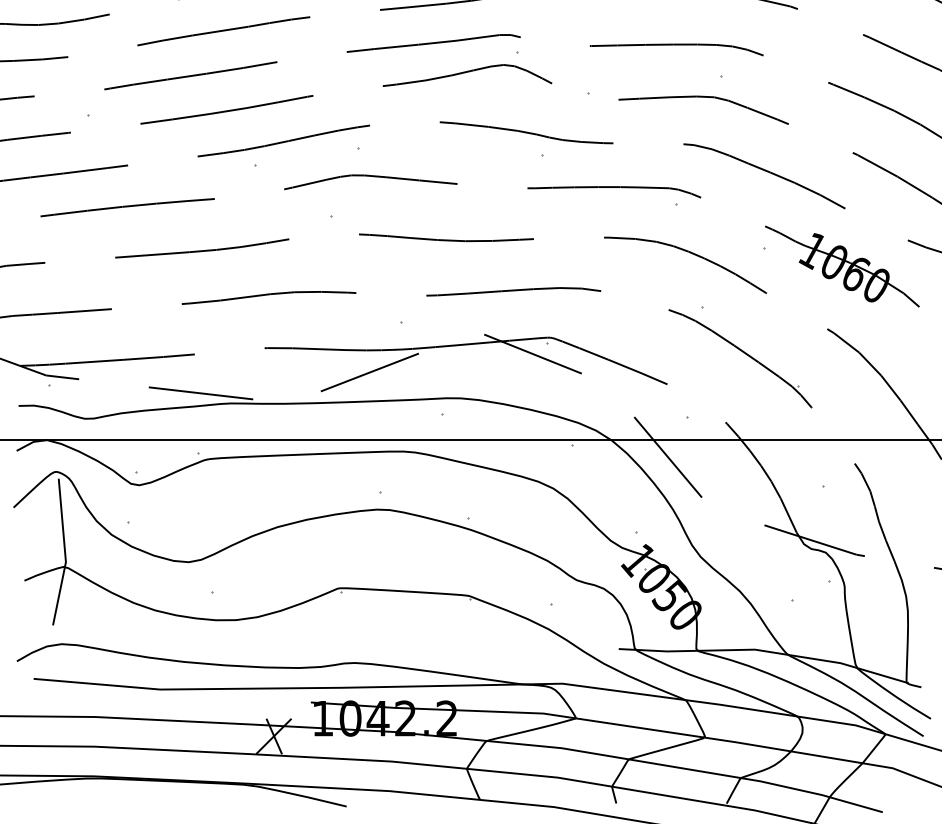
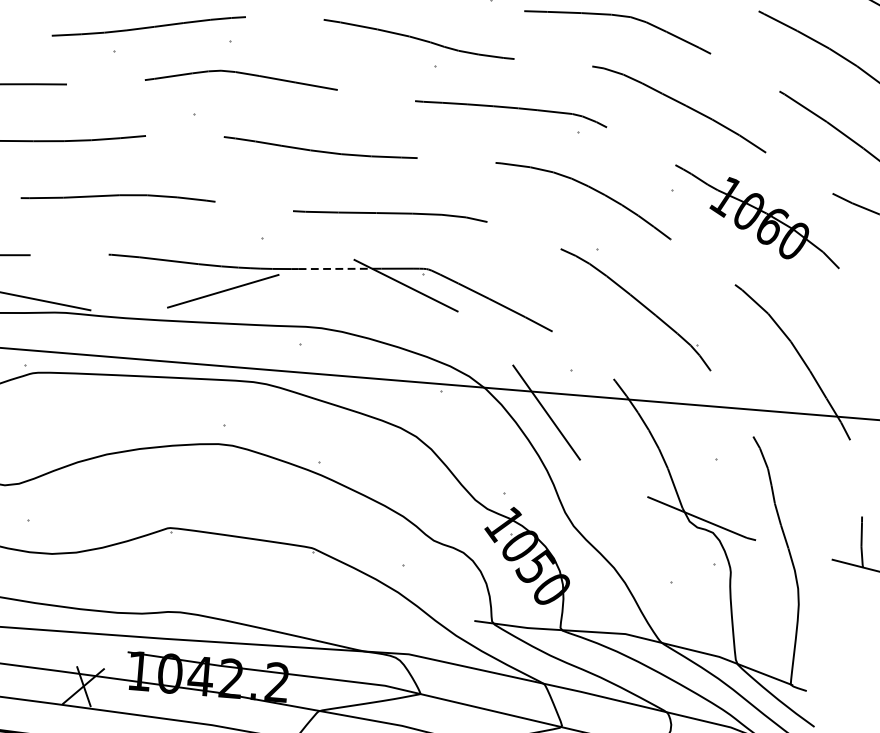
line: (468, 344) -> (335, 269), solid -> dashed

